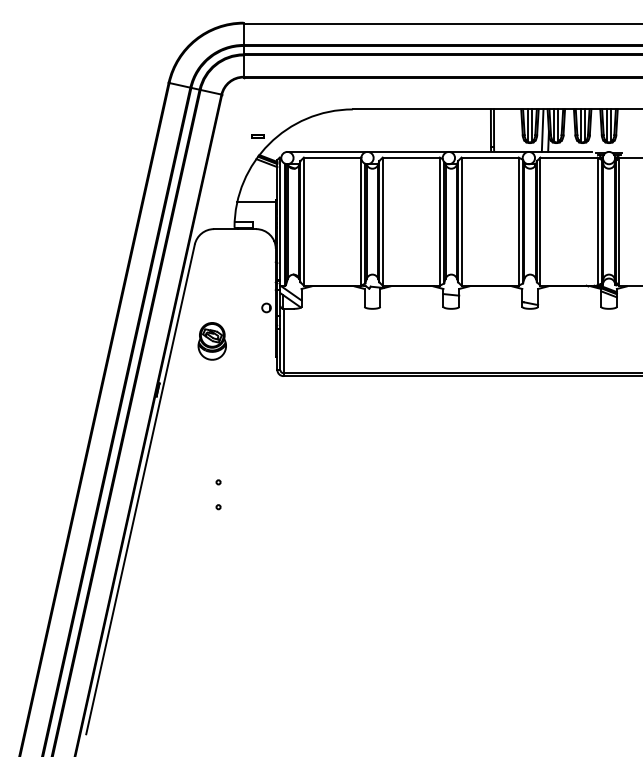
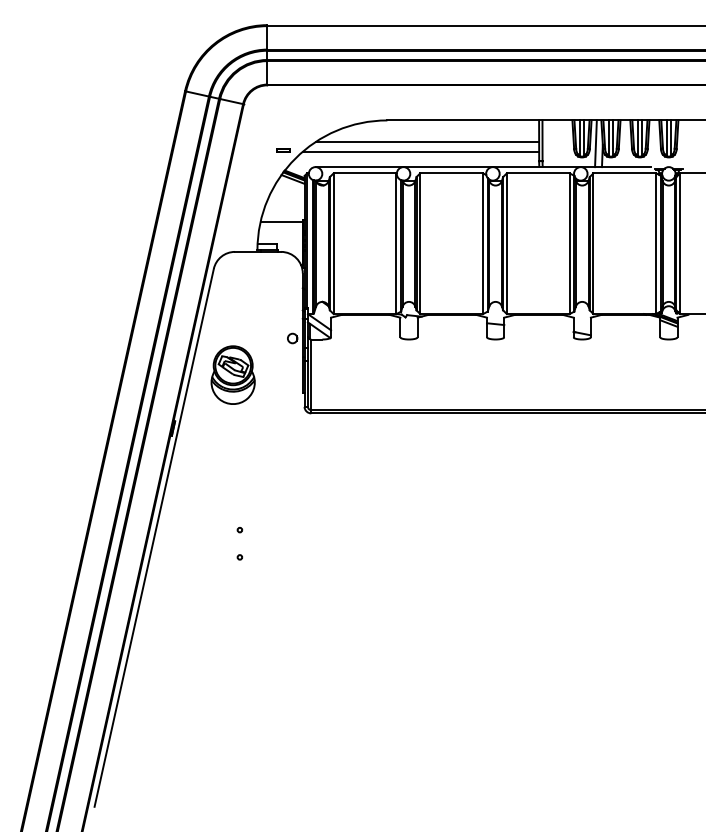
line: (388, 128) -> (426, 141), added
line: (382, 138) -> (420, 152), added
part: (211, 341) -> (232, 375), size x1.43

